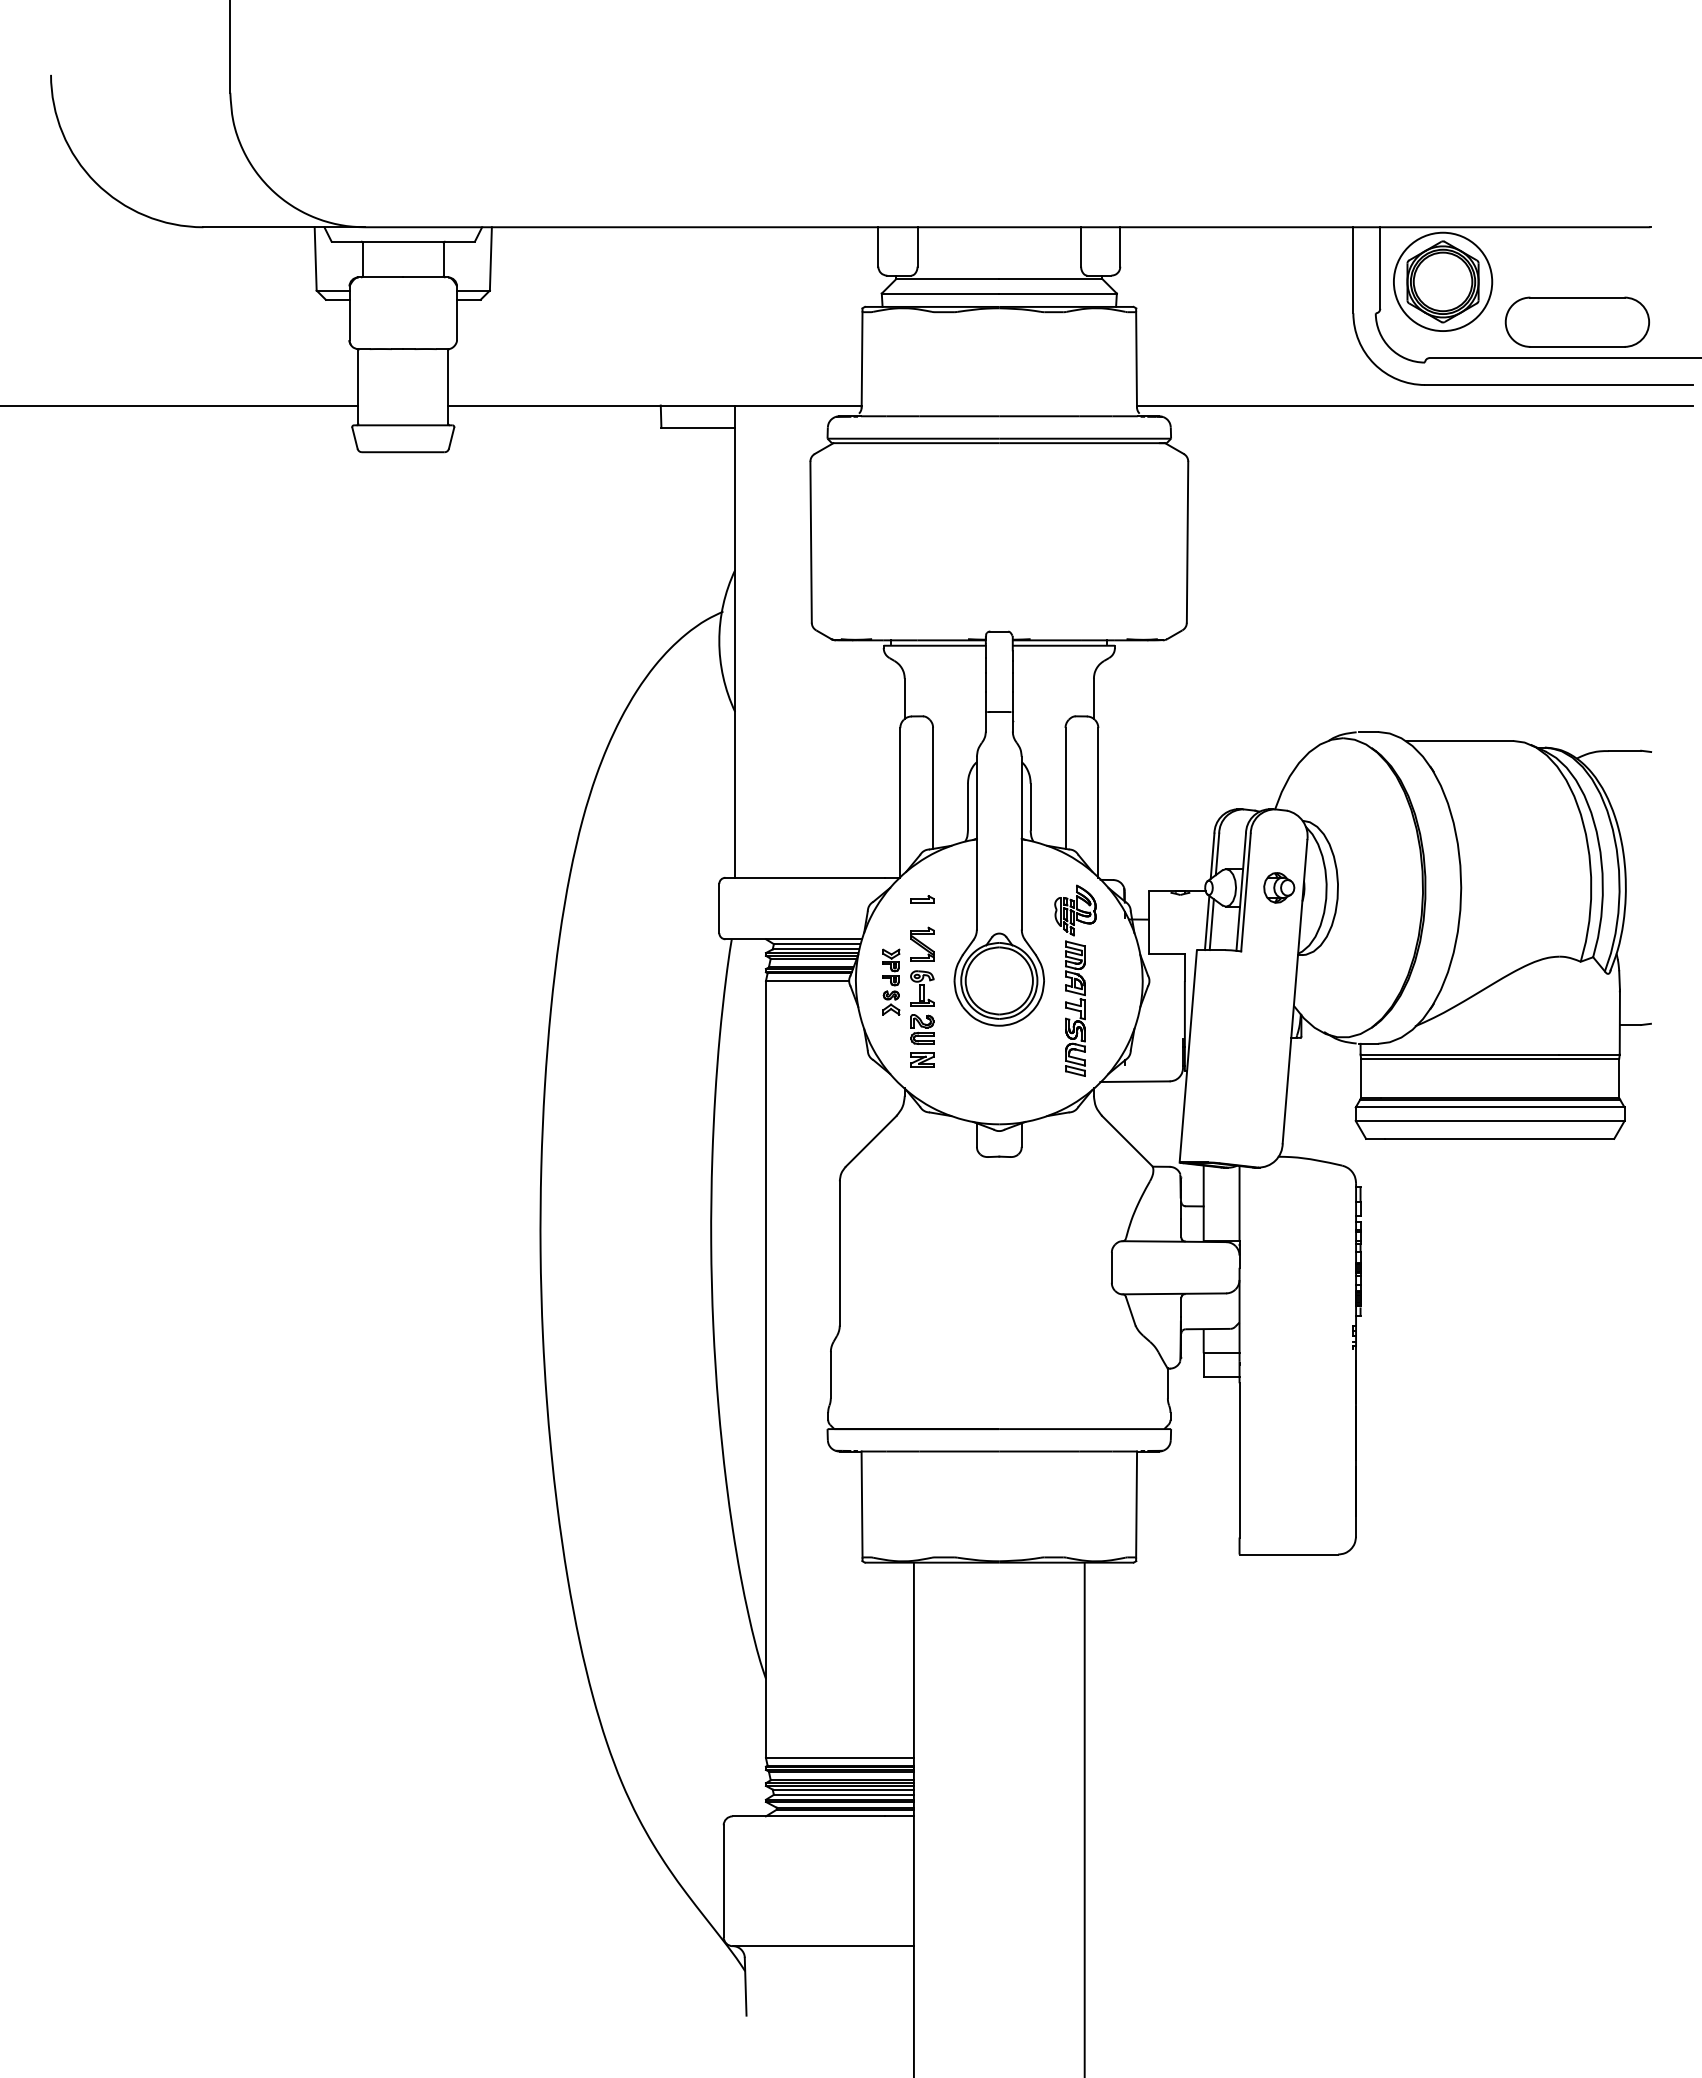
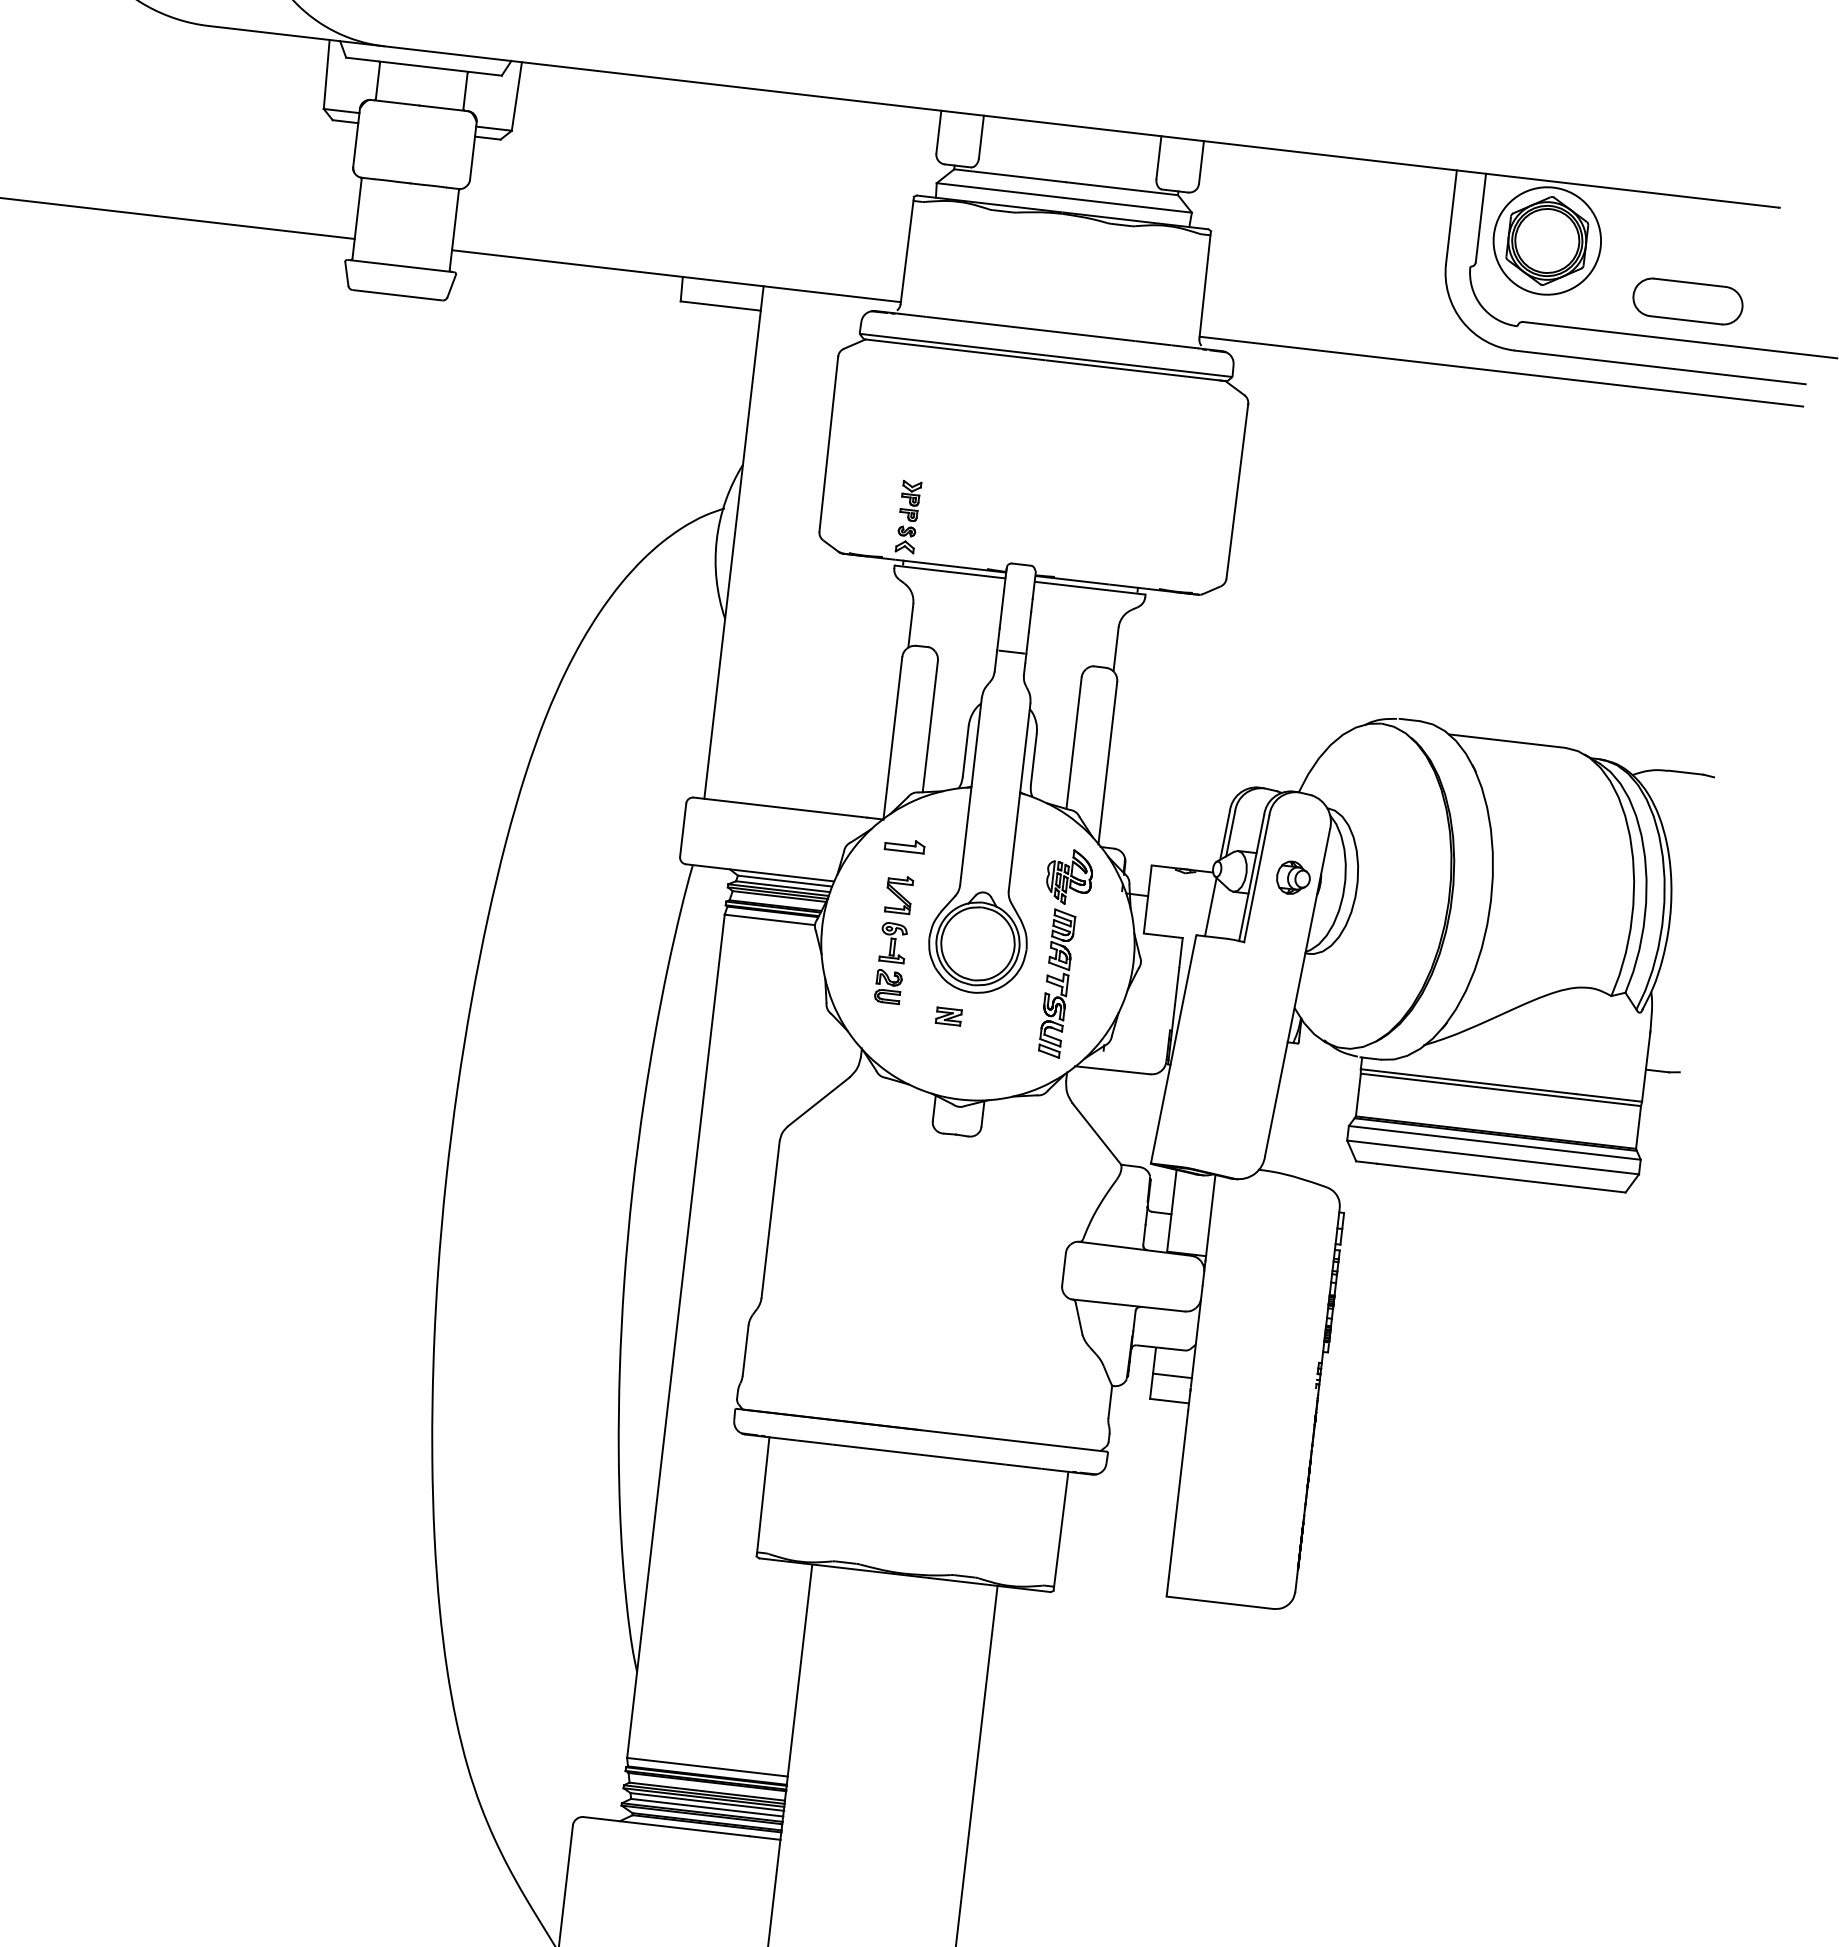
part: (1576, 321) -> (1687, 300), size x0.7
part: (922, 899) -> (904, 845), size x1.6
line: (1211, 924) -> (1215, 909), removed
part: (891, 981) -> (908, 516), moved
part: (922, 1059) -> (948, 1015), moved

